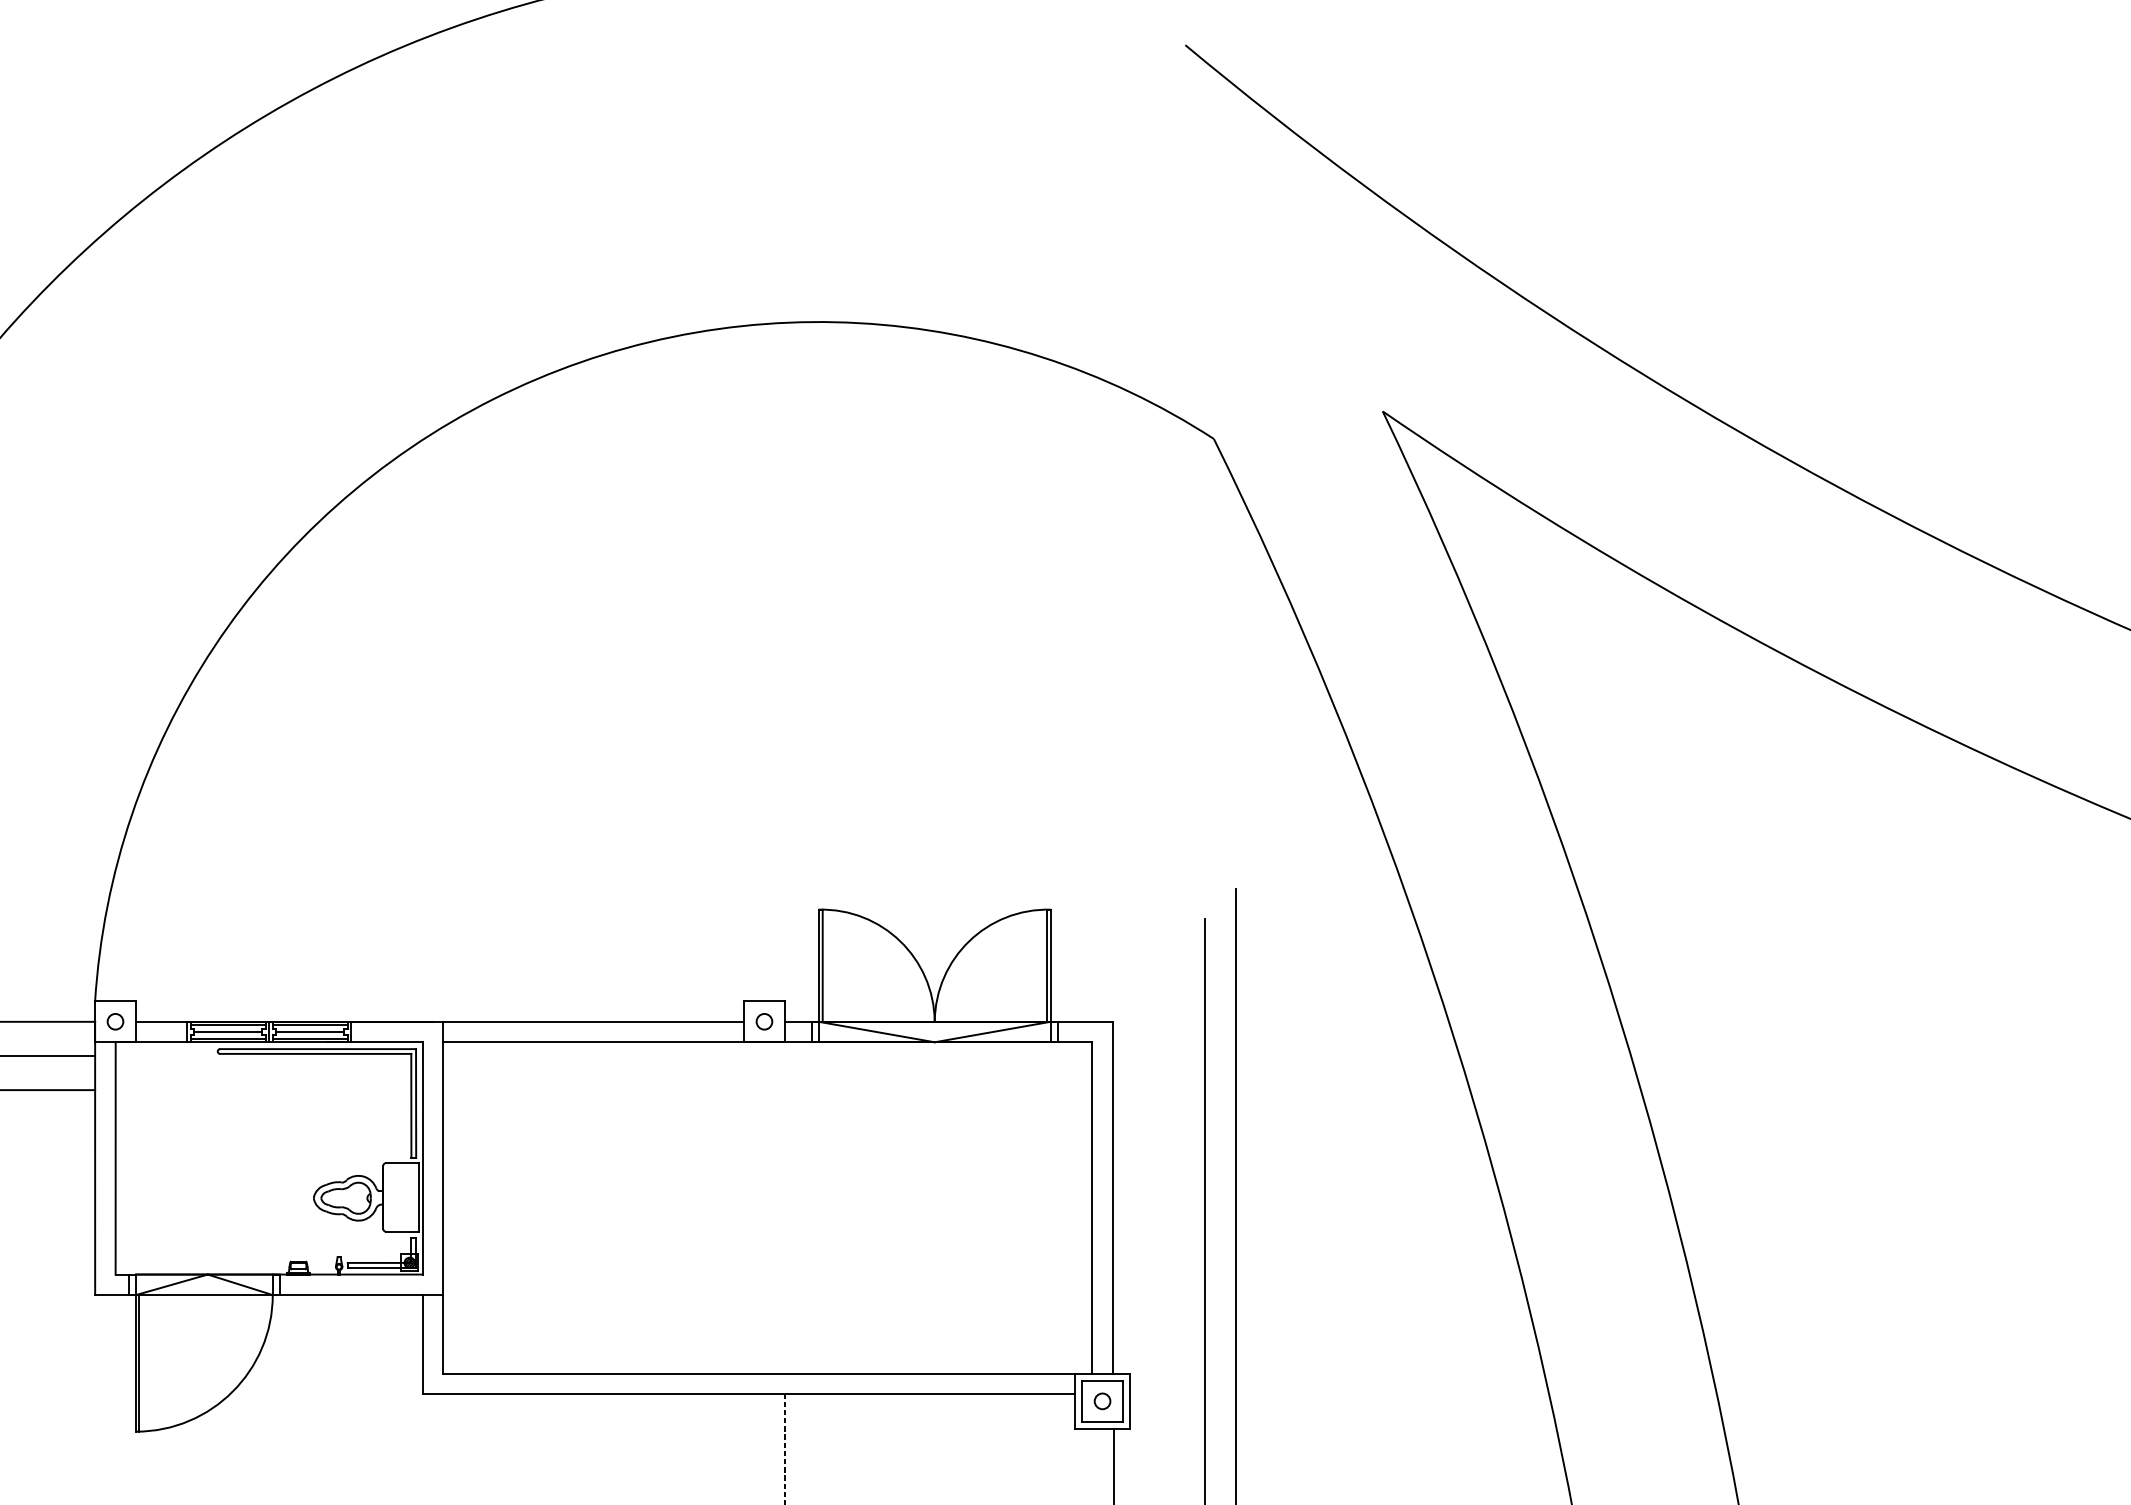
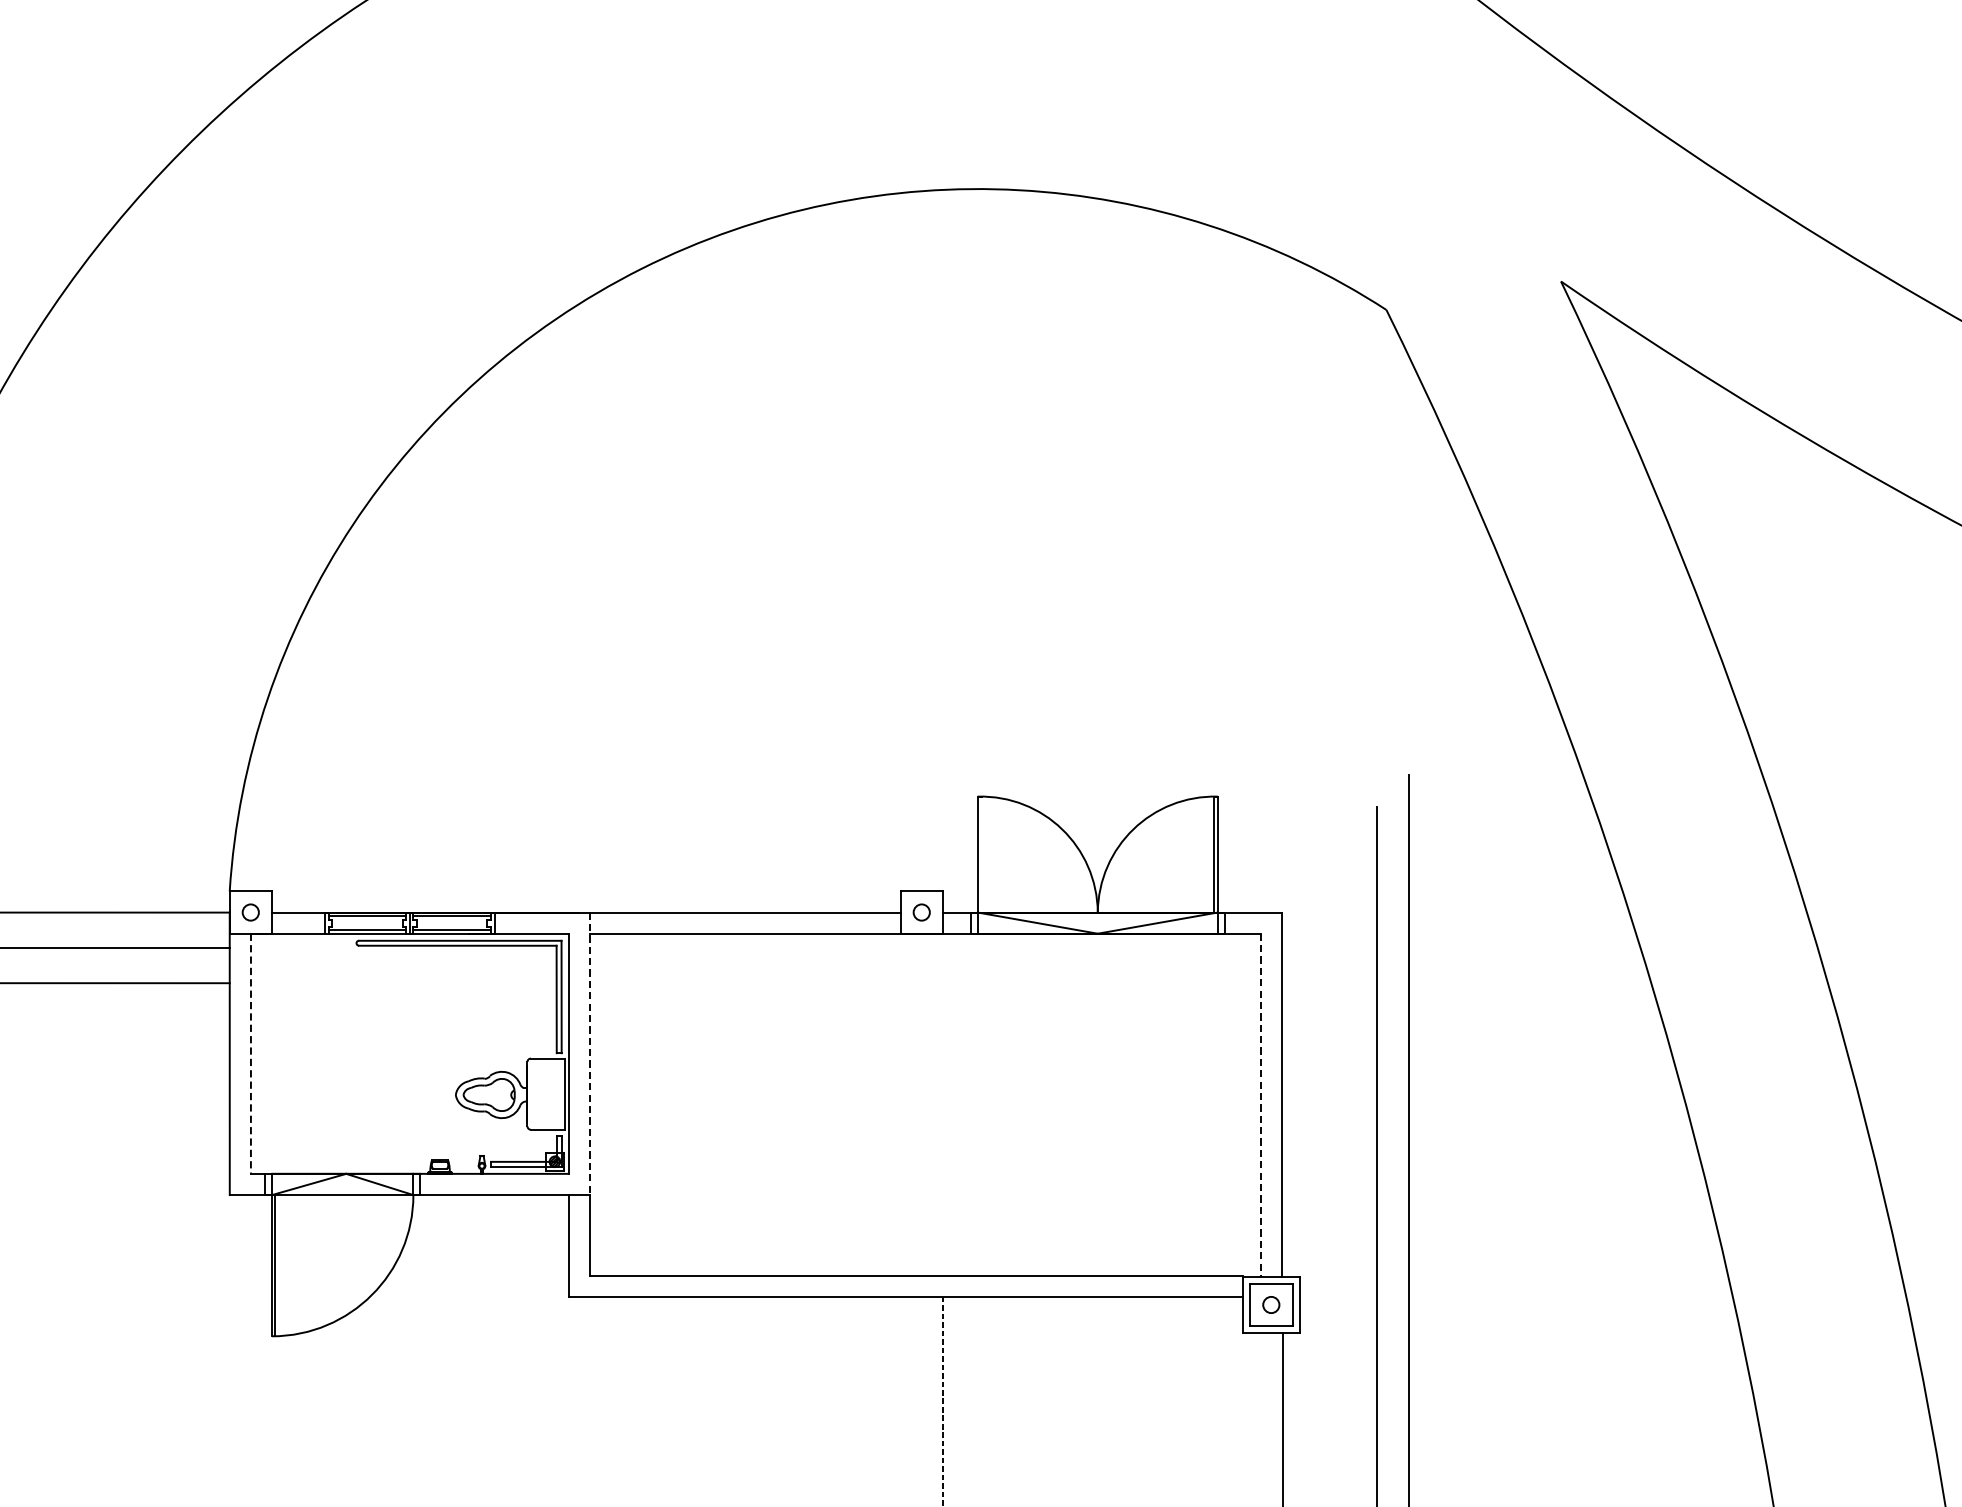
line: (822, 965) -> (981, 854), removed
line: (228, 1032) -> (367, 923), removed
line: (310, 1032) -> (452, 923), removed
line: (115, 1158) -> (250, 1053), solid -> dashed
line: (443, 1158) -> (589, 1053), solid -> dashed
line: (1092, 1208) -> (1260, 1105), solid -> dashed

